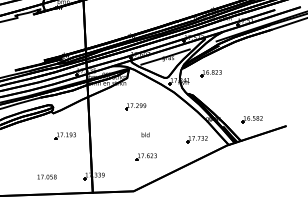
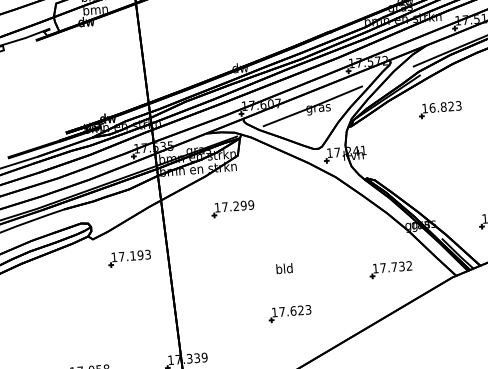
part: (210, 73) -> (438, 109), moved
part: (135, 106) -> (232, 208), moved
part: (64, 135) -> (127, 257), moved

